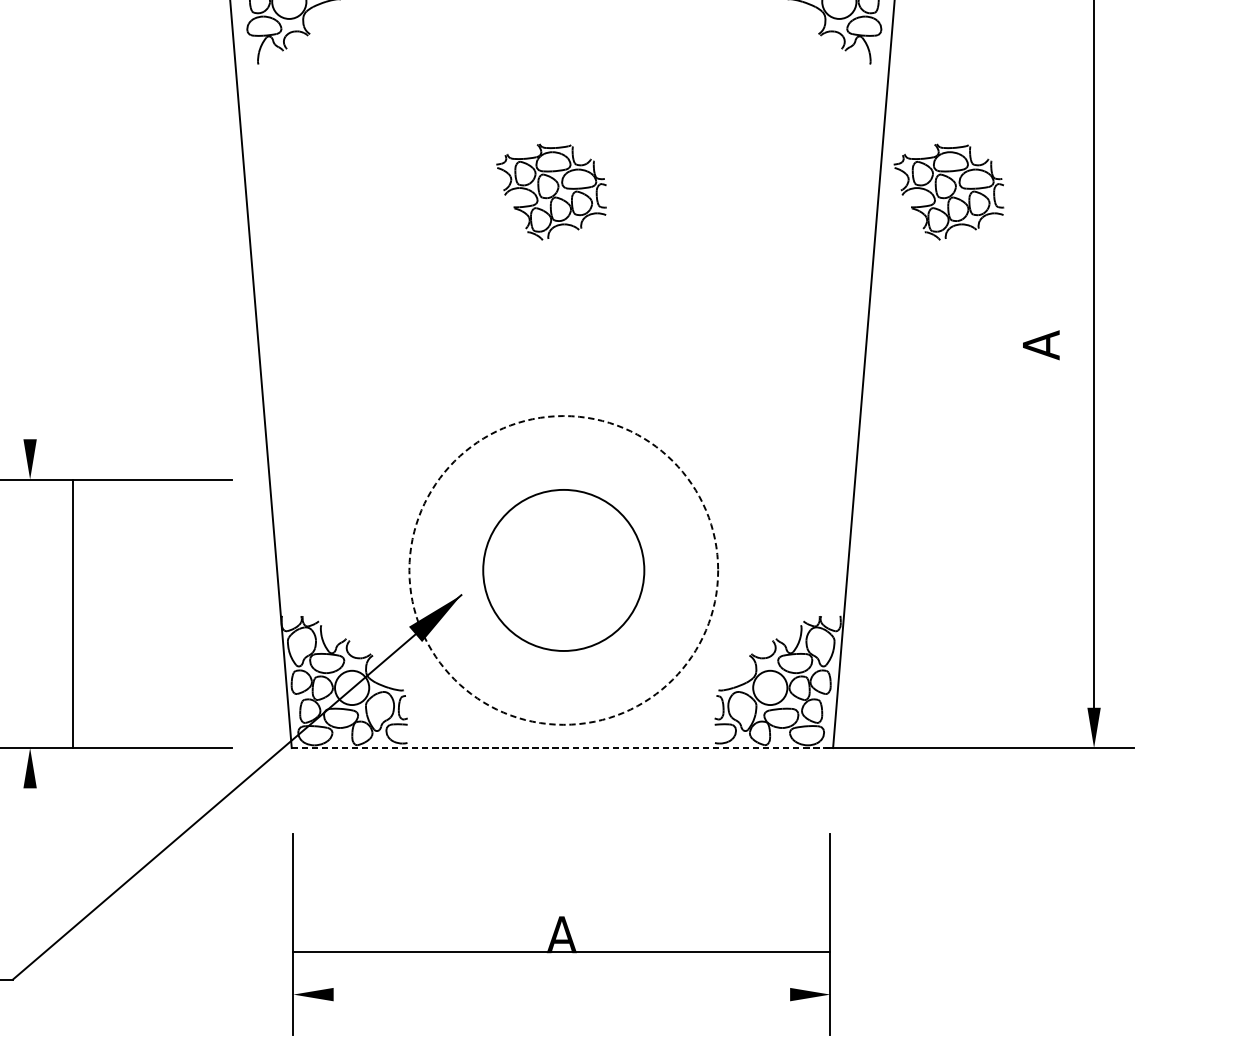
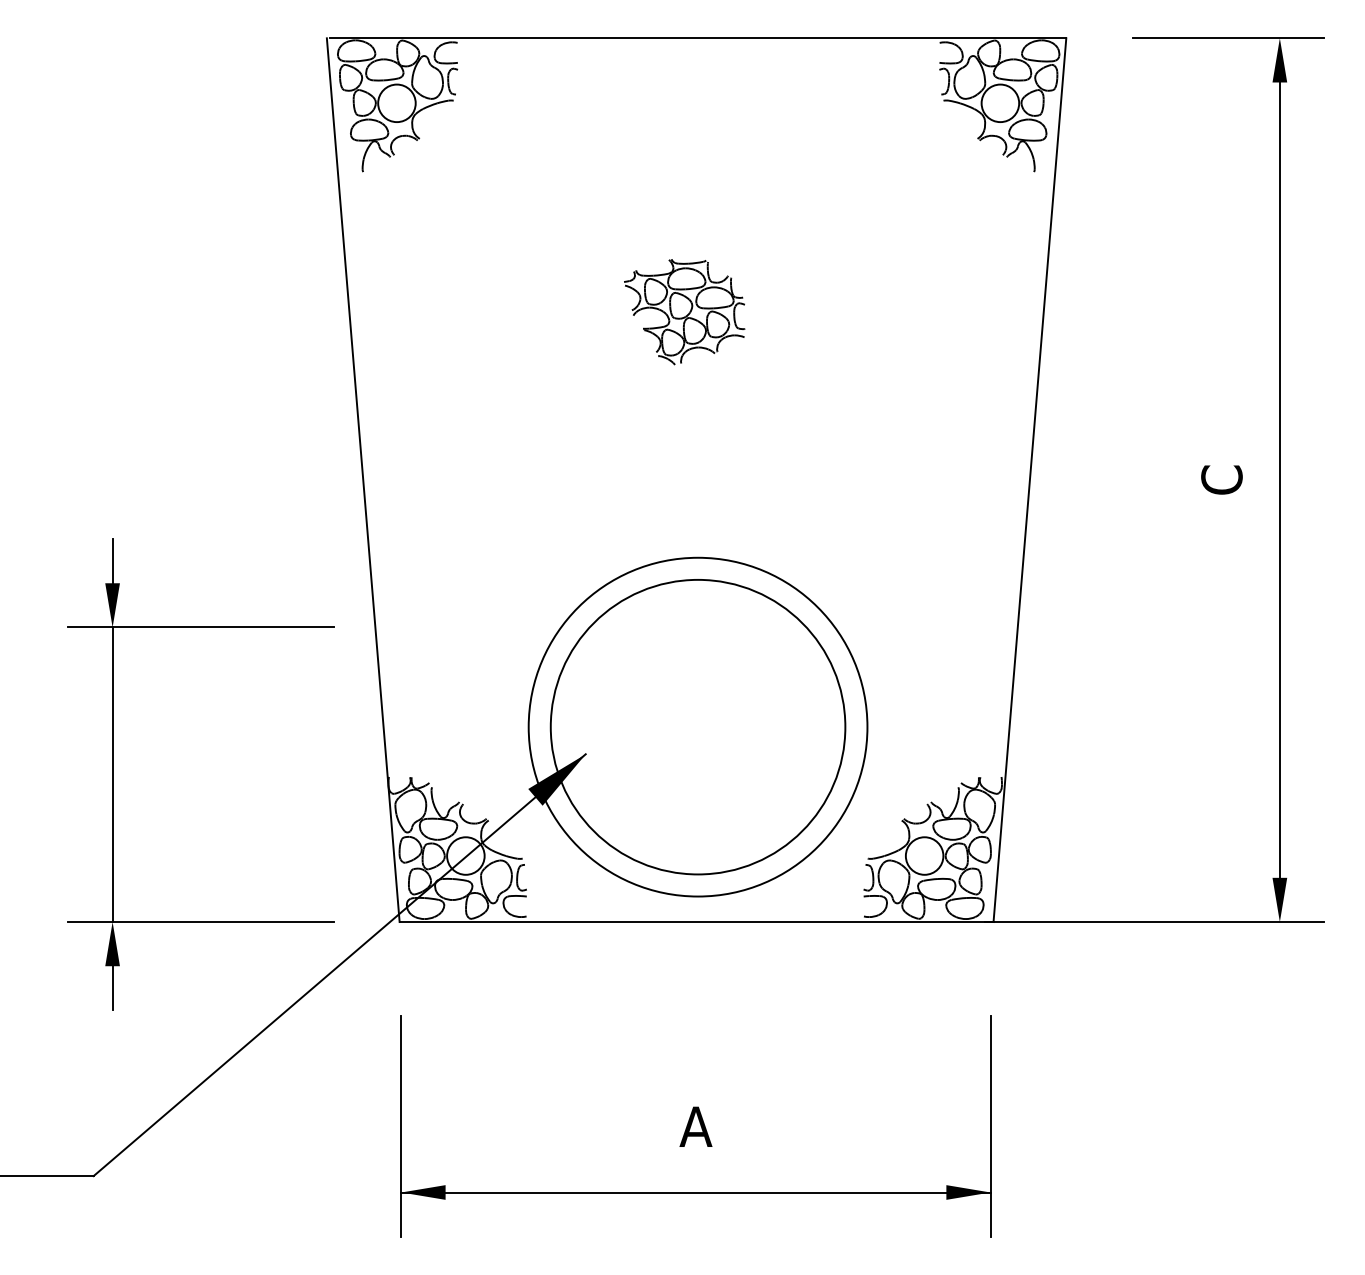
part: (948, 192) -> (1120, 312), removed
text: (1040, 344) -> (1221, 479), A -> C
line: (30, 419) -> (112, 561), added
circle: (563, 569) -> (697, 726), dashed -> solid
circle: (563, 569) -> (697, 726), size x1.67
line: (72, 613) -> (112, 774), moved
line: (562, 748) -> (696, 922), dashed -> solid
line: (30, 808) -> (112, 988), added
line: (561, 951) -> (695, 1192), moved

